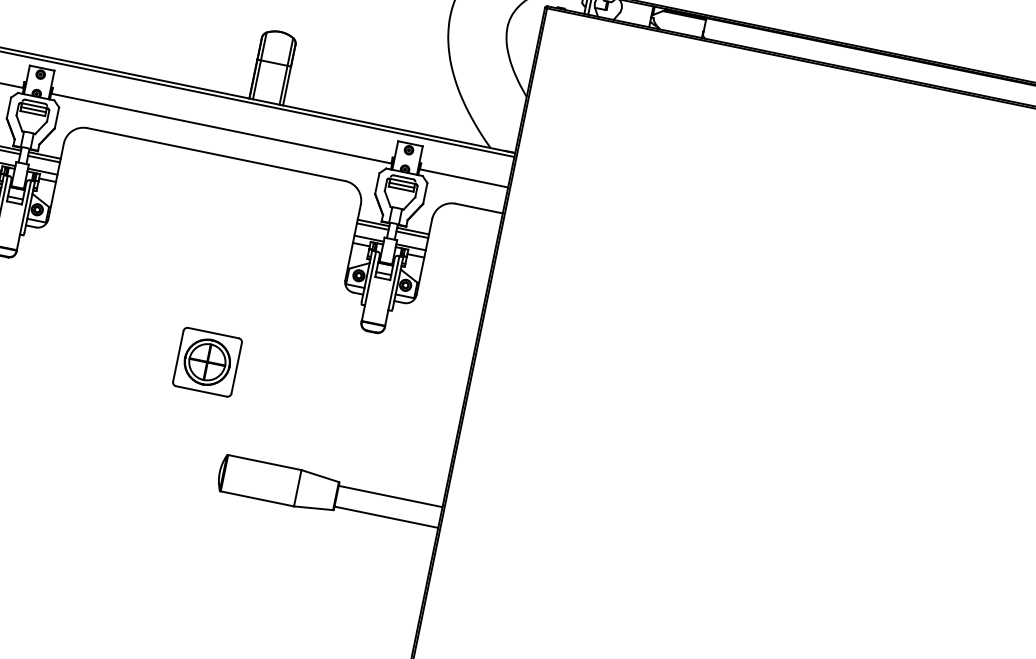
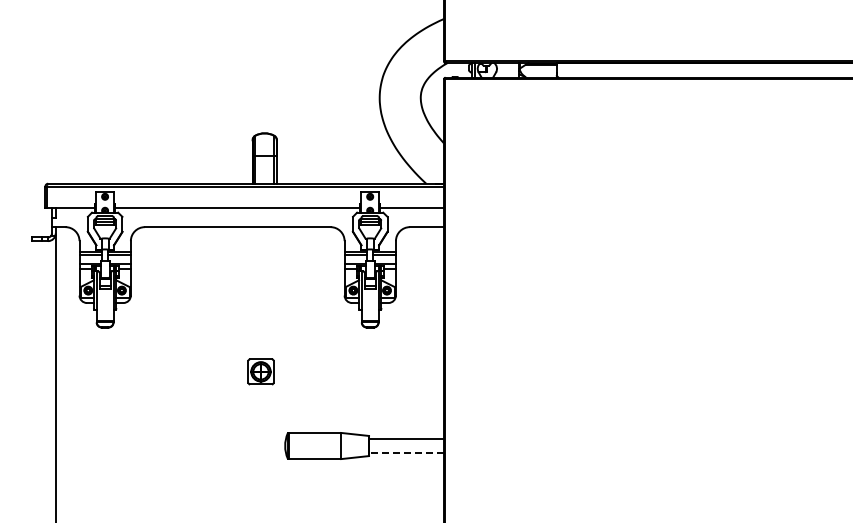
part: (206, 361) -> (260, 371), size x0.6
line: (386, 517) -> (406, 453), solid -> dashed

